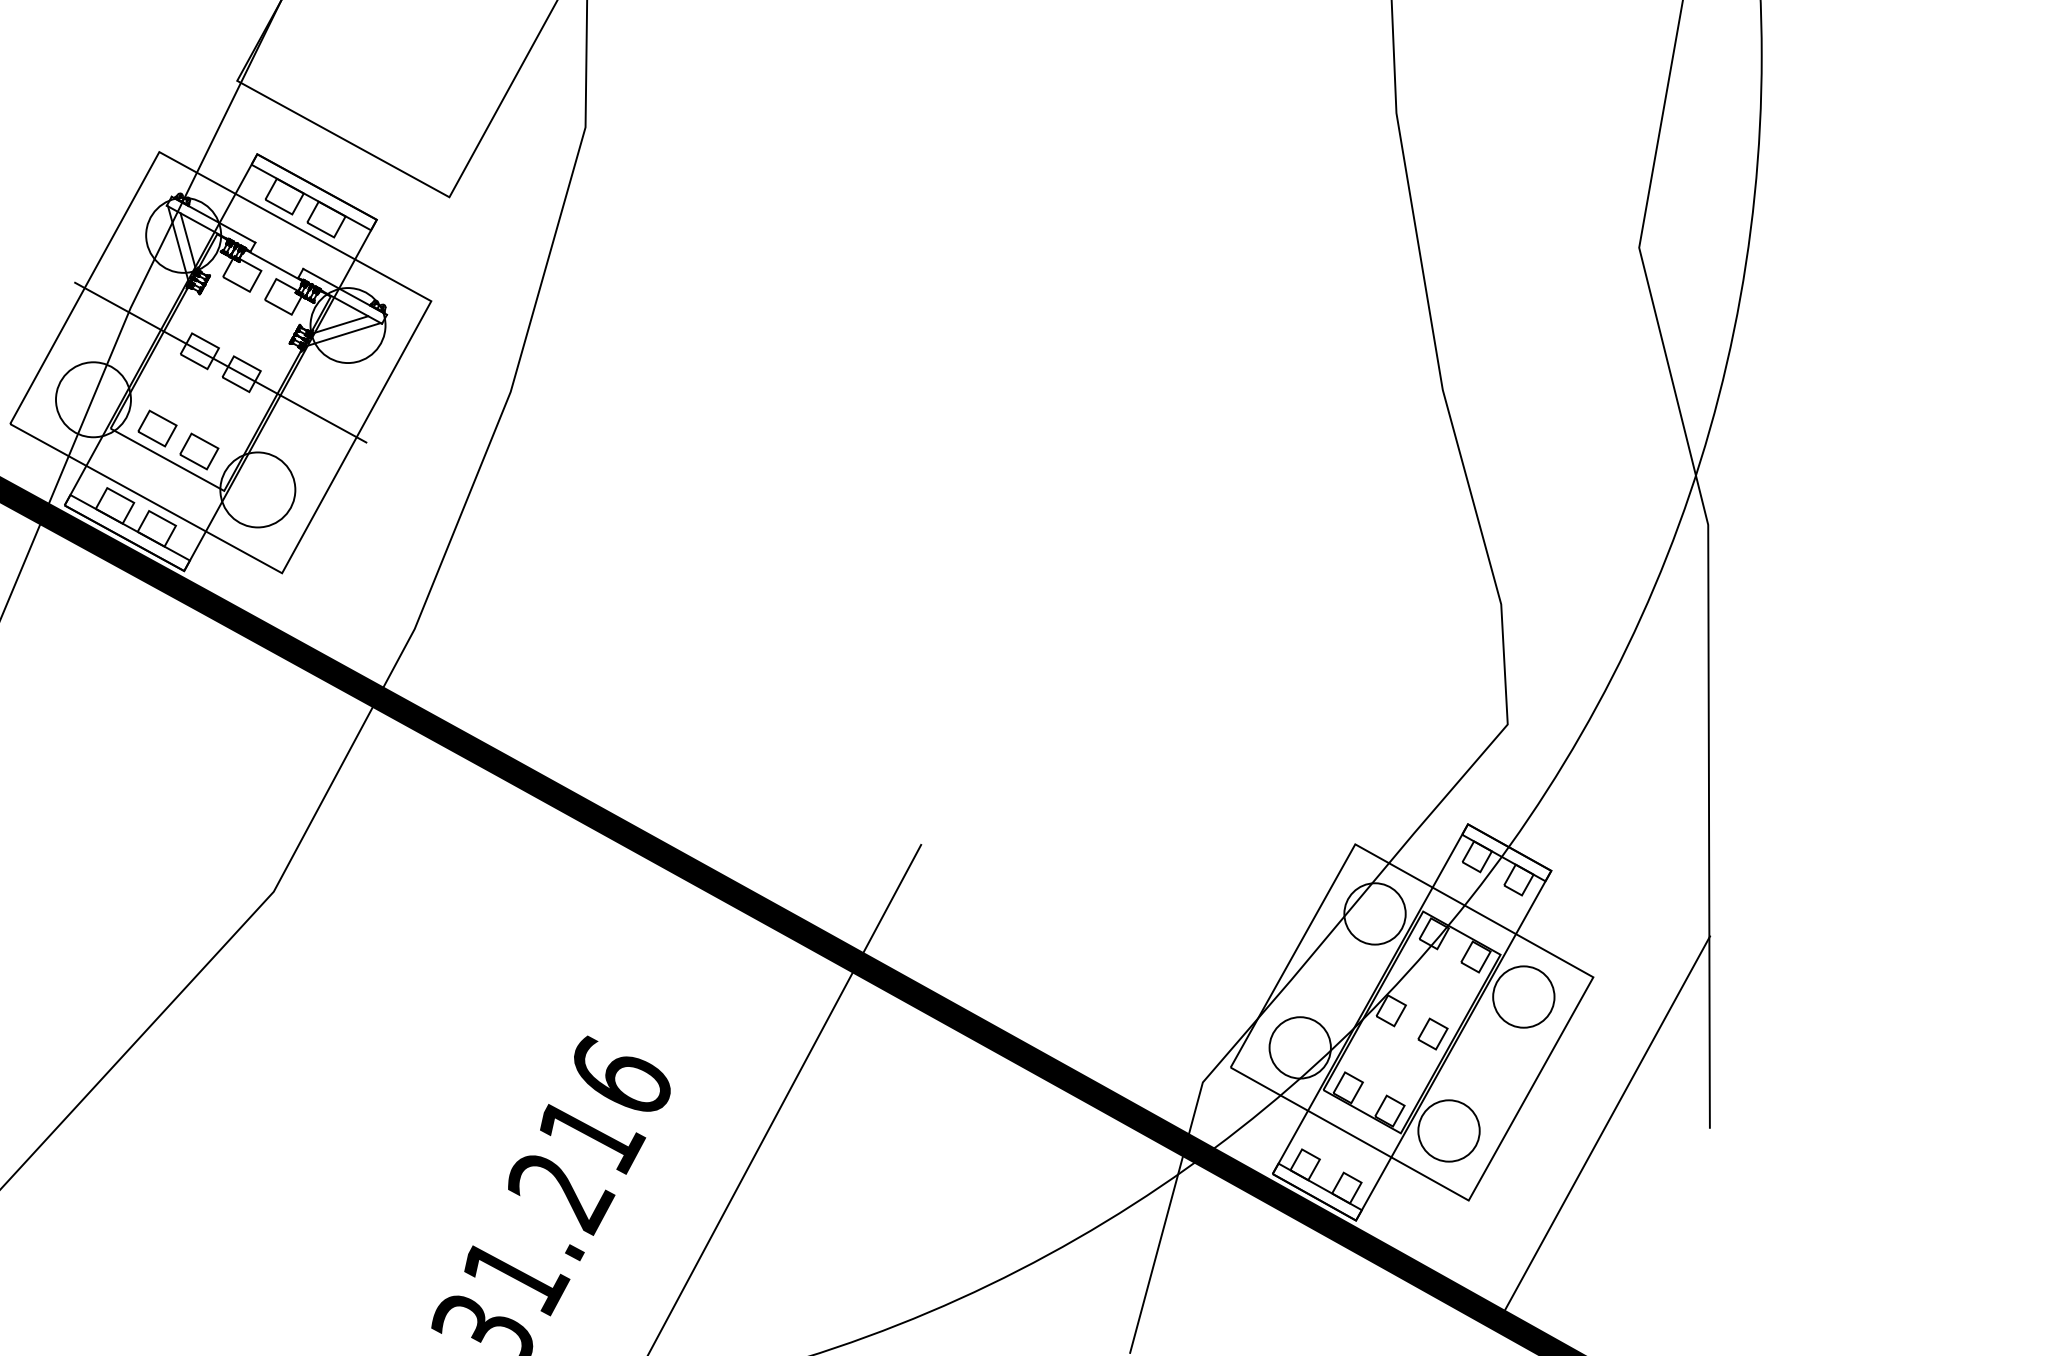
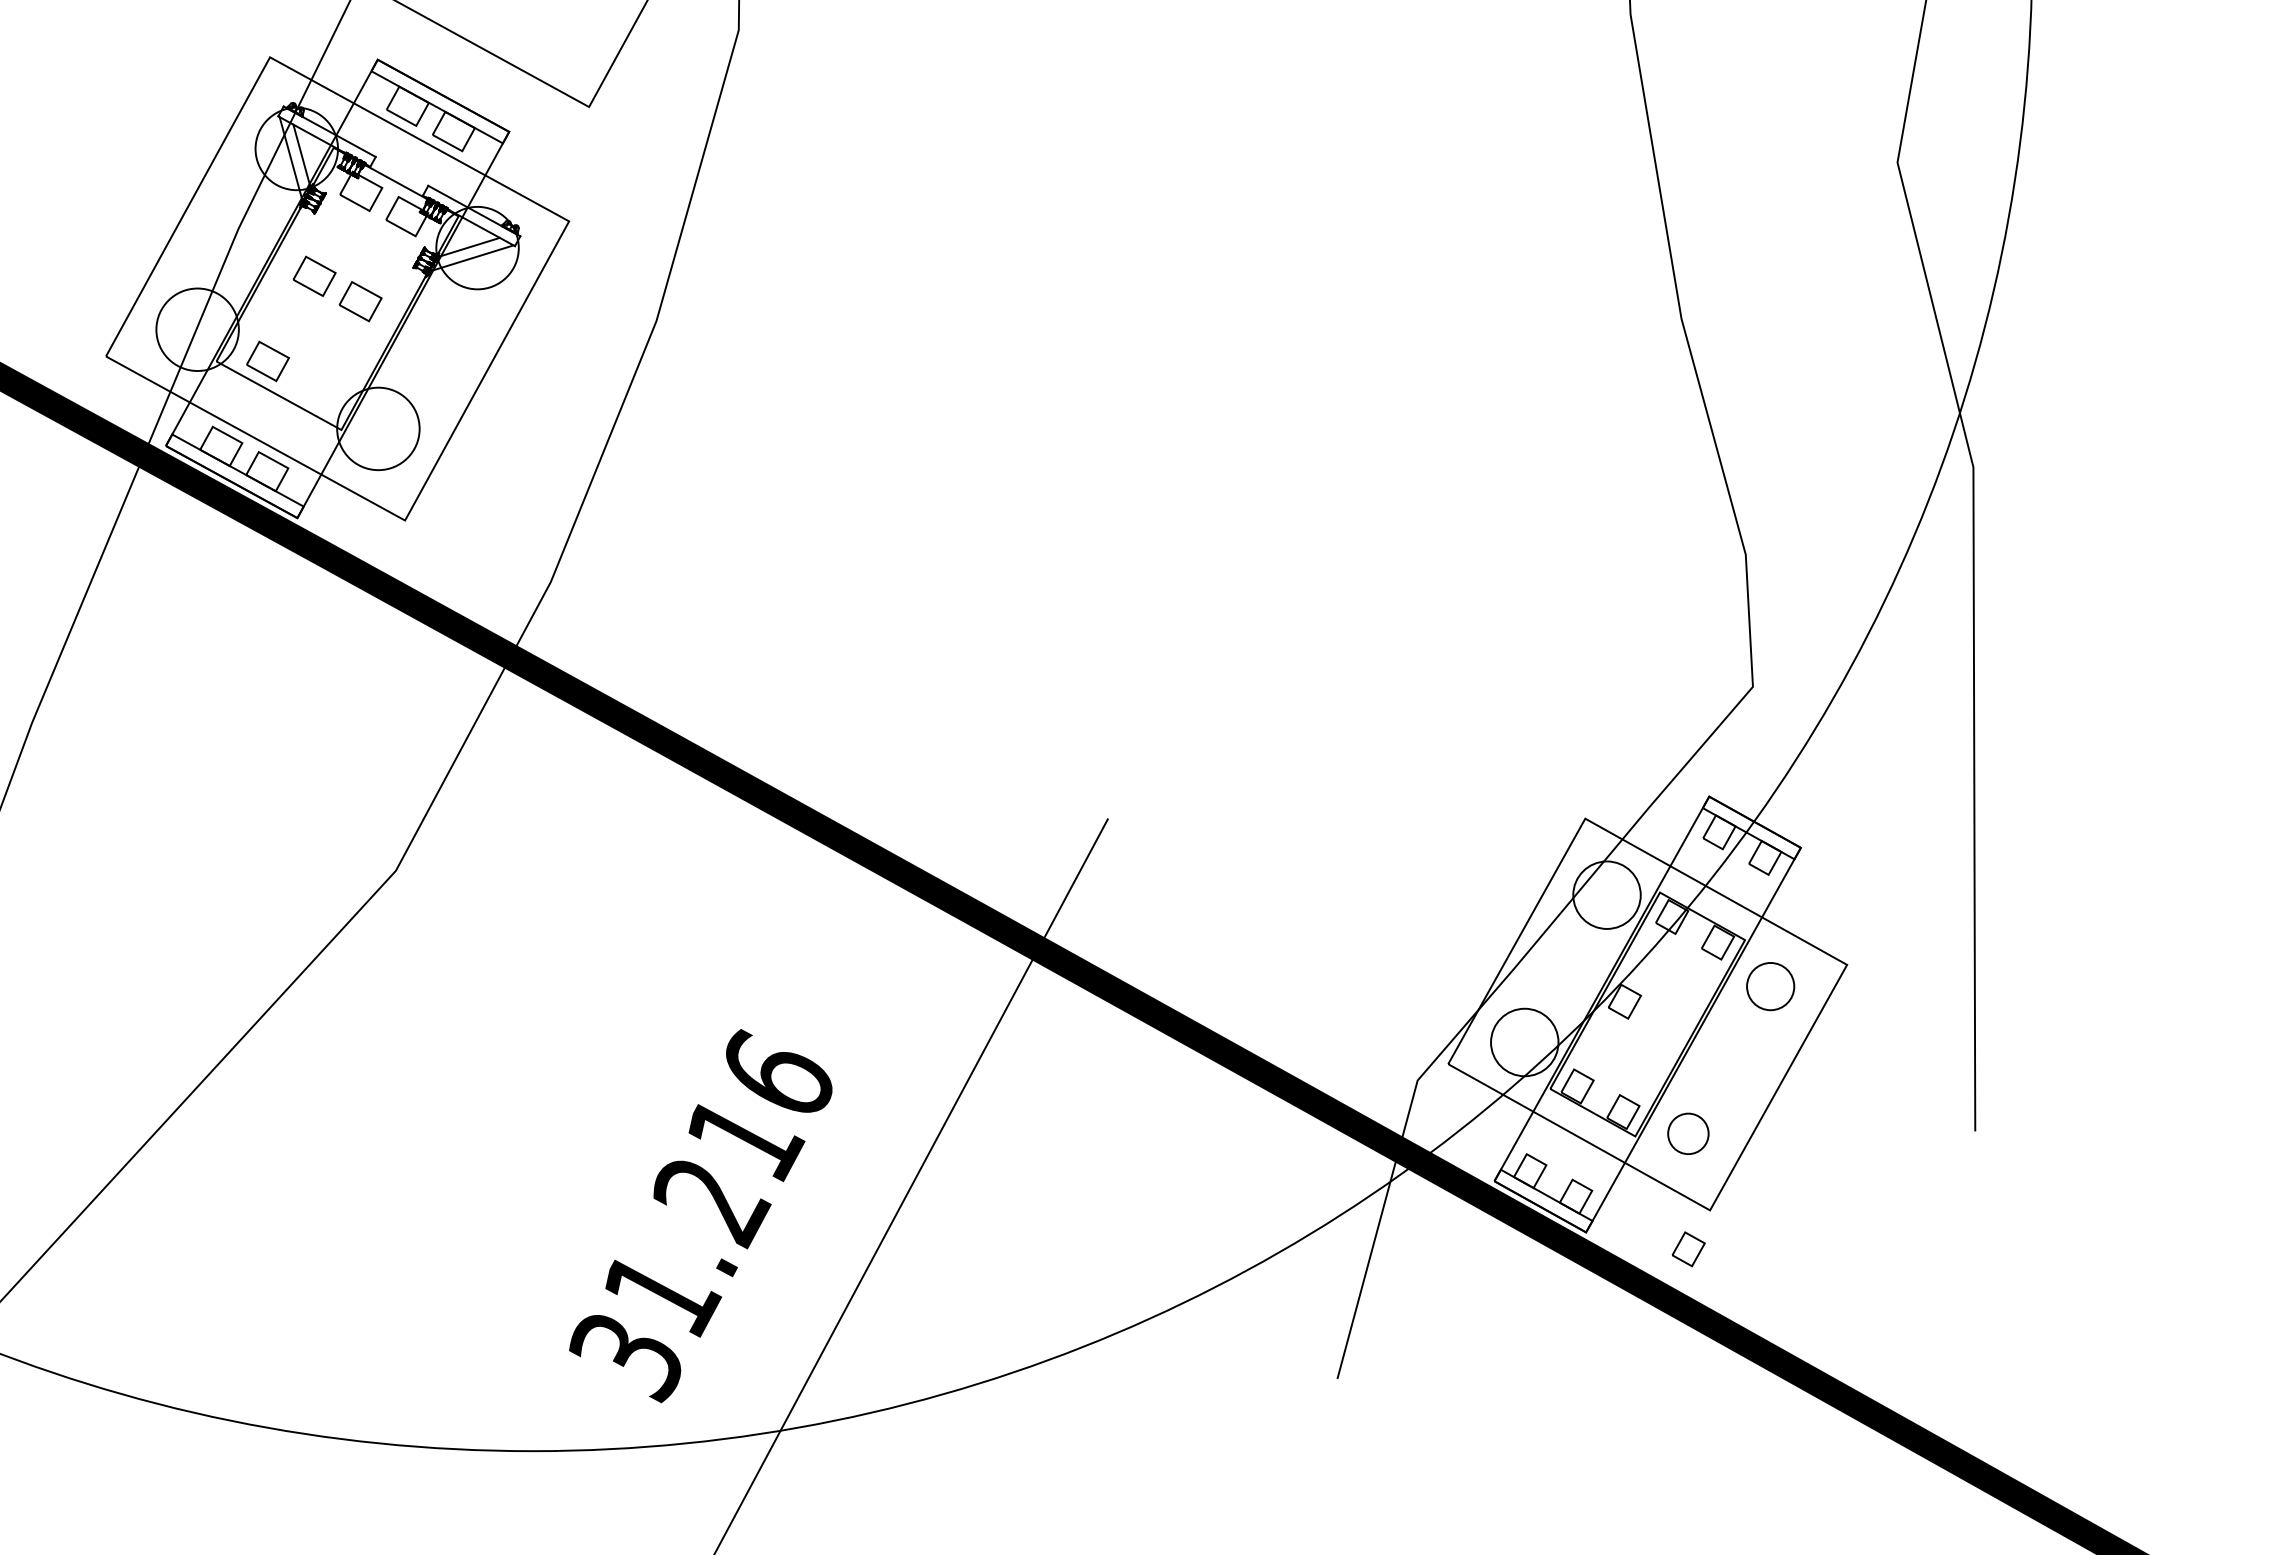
line: (220, 362) -> (337, 288), removed
part: (198, 451) -> (313, 386), removed
circle: (1523, 996) -> (1770, 986), size x0.7
part: (1432, 1034) -> (1688, 1249), moved
line: (1607, 1122) -> (1862, 1124), removed
circle: (1449, 1130) -> (1688, 1133), size x0.6

